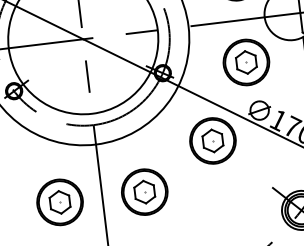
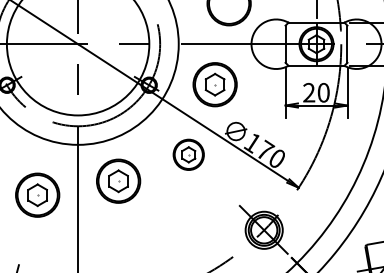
part: (245, 62) -> (214, 84), moved
part: (212, 140) -> (188, 154), size x0.7
part: (144, 191) -> (118, 180), moved

